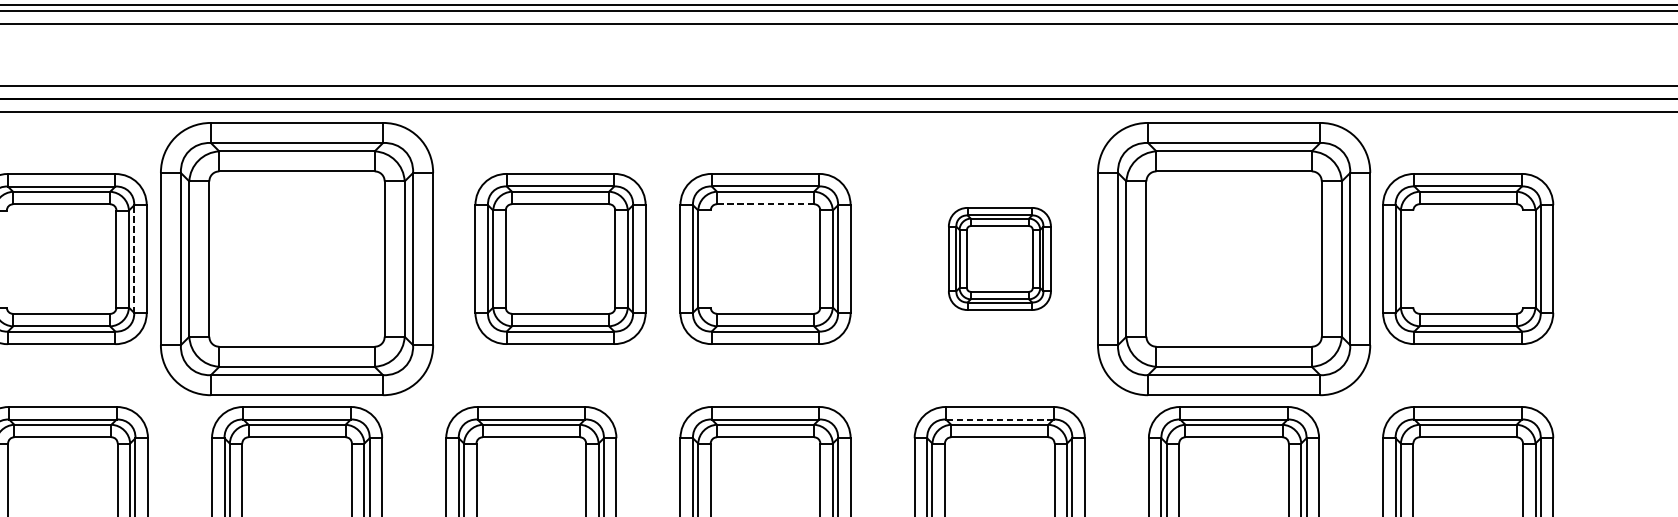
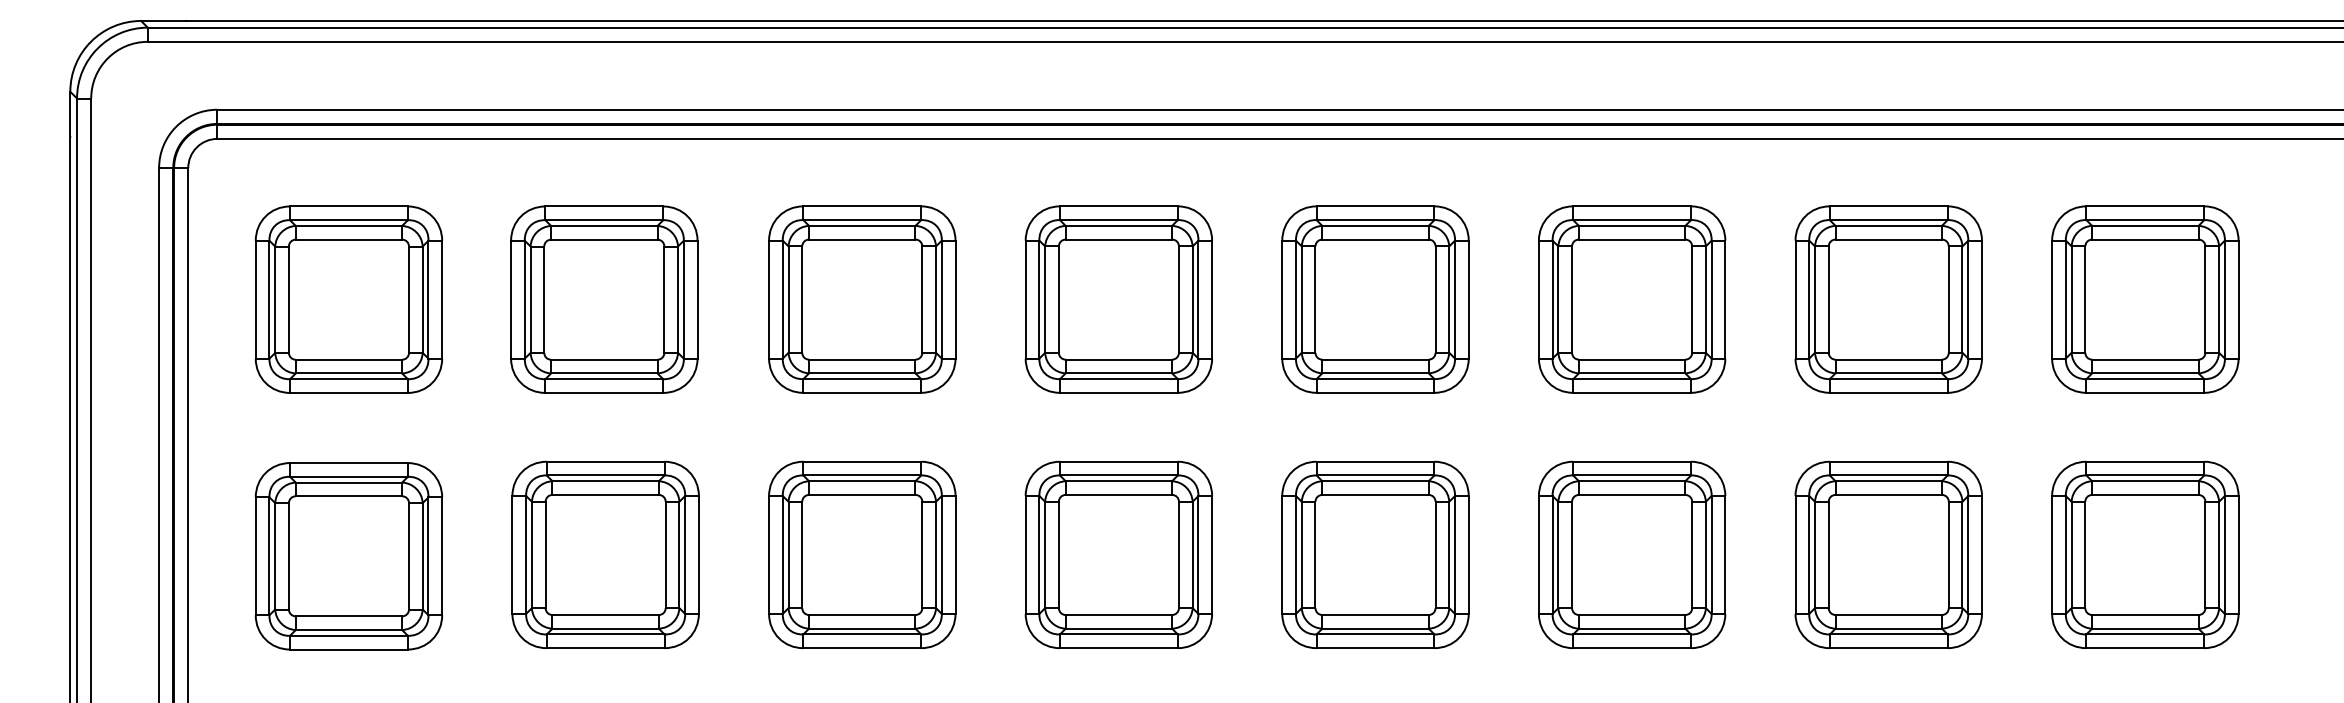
line: (765, 204) -> (1375, 239), dashed -> solid
line: (7, 258) -> (544, 299), added
line: (133, 258) -> (683, 299), dashed -> solid
part: (297, 258) -> (862, 299), size x0.62
part: (560, 258) -> (1118, 299), moved
line: (710, 258) -> (1315, 299), added
part: (1000, 258) -> (1632, 299), size x1.67
part: (1233, 258) -> (1888, 299), size x0.62
line: (1413, 258) -> (2085, 299), added
line: (1523, 258) -> (2205, 299), added
line: (1000, 419) -> (1632, 475), dashed -> solid

